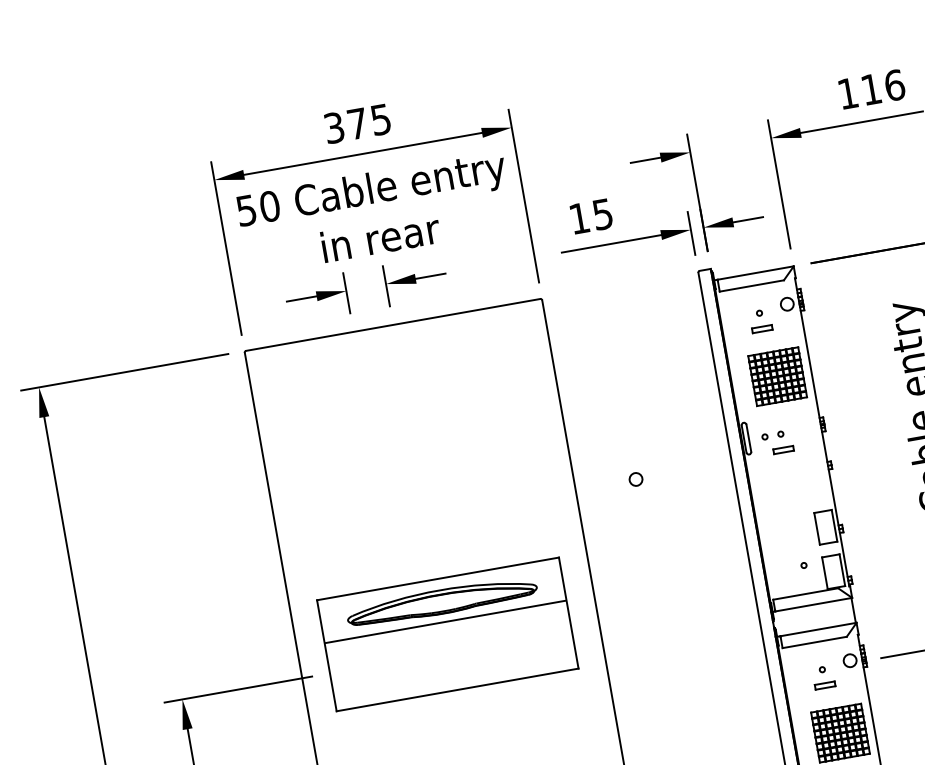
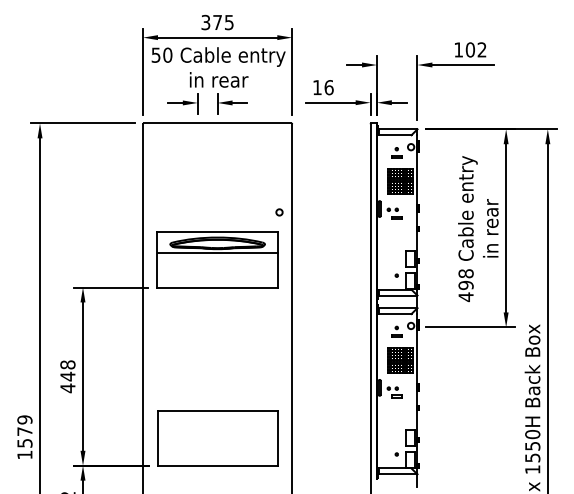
text: (881, 86) -> (475, 49), 116 -> 102
text: (601, 214) -> (328, 87), 15 -> 16
circle: (636, 479) -> (279, 212), moved
part: (447, 634) -> (217, 259), moved

